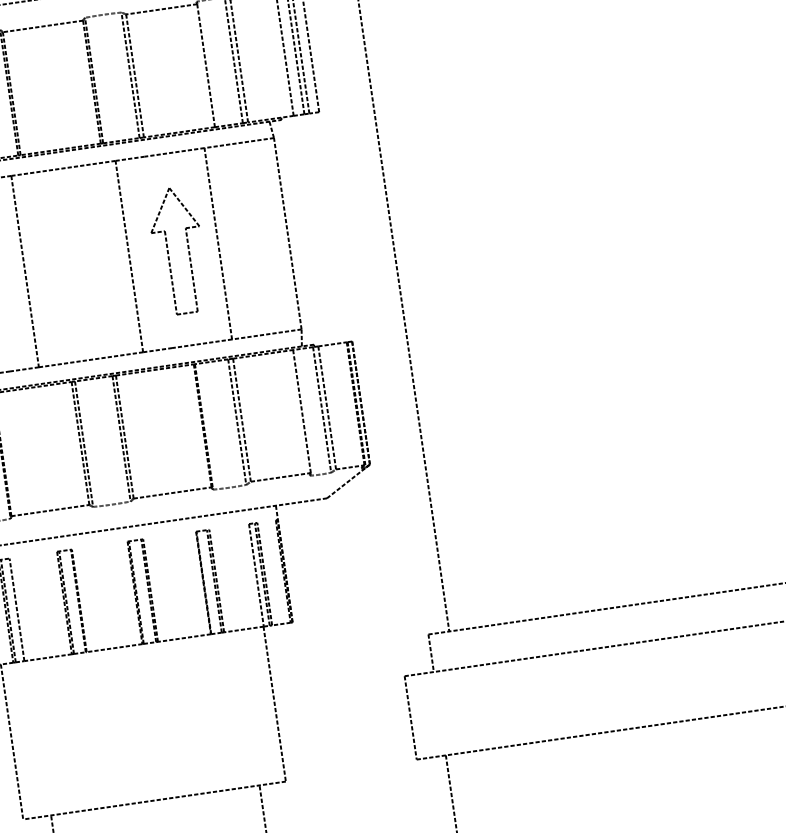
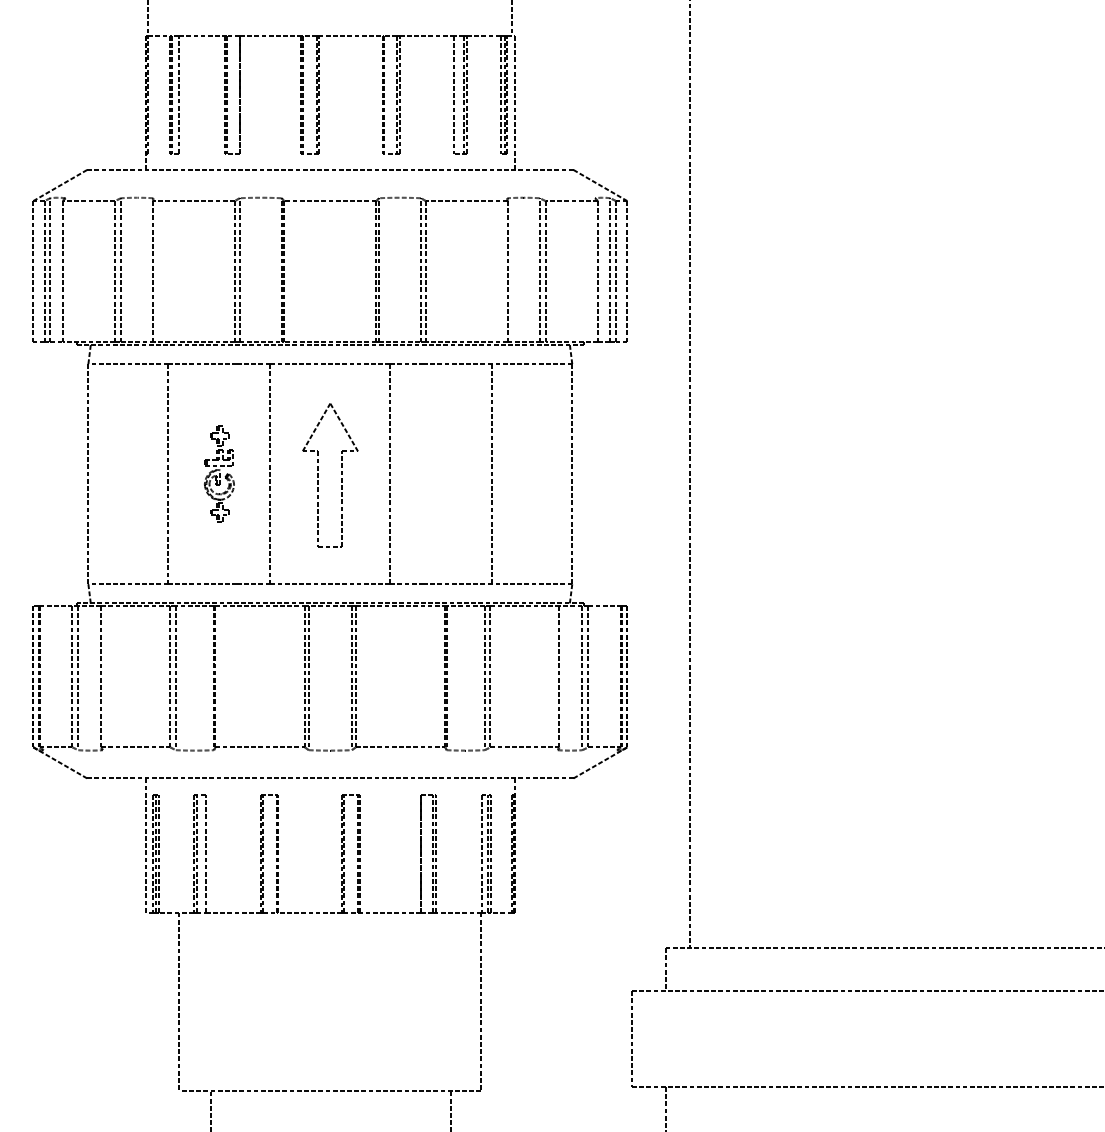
part: (187, 248) -> (341, 474), moved

